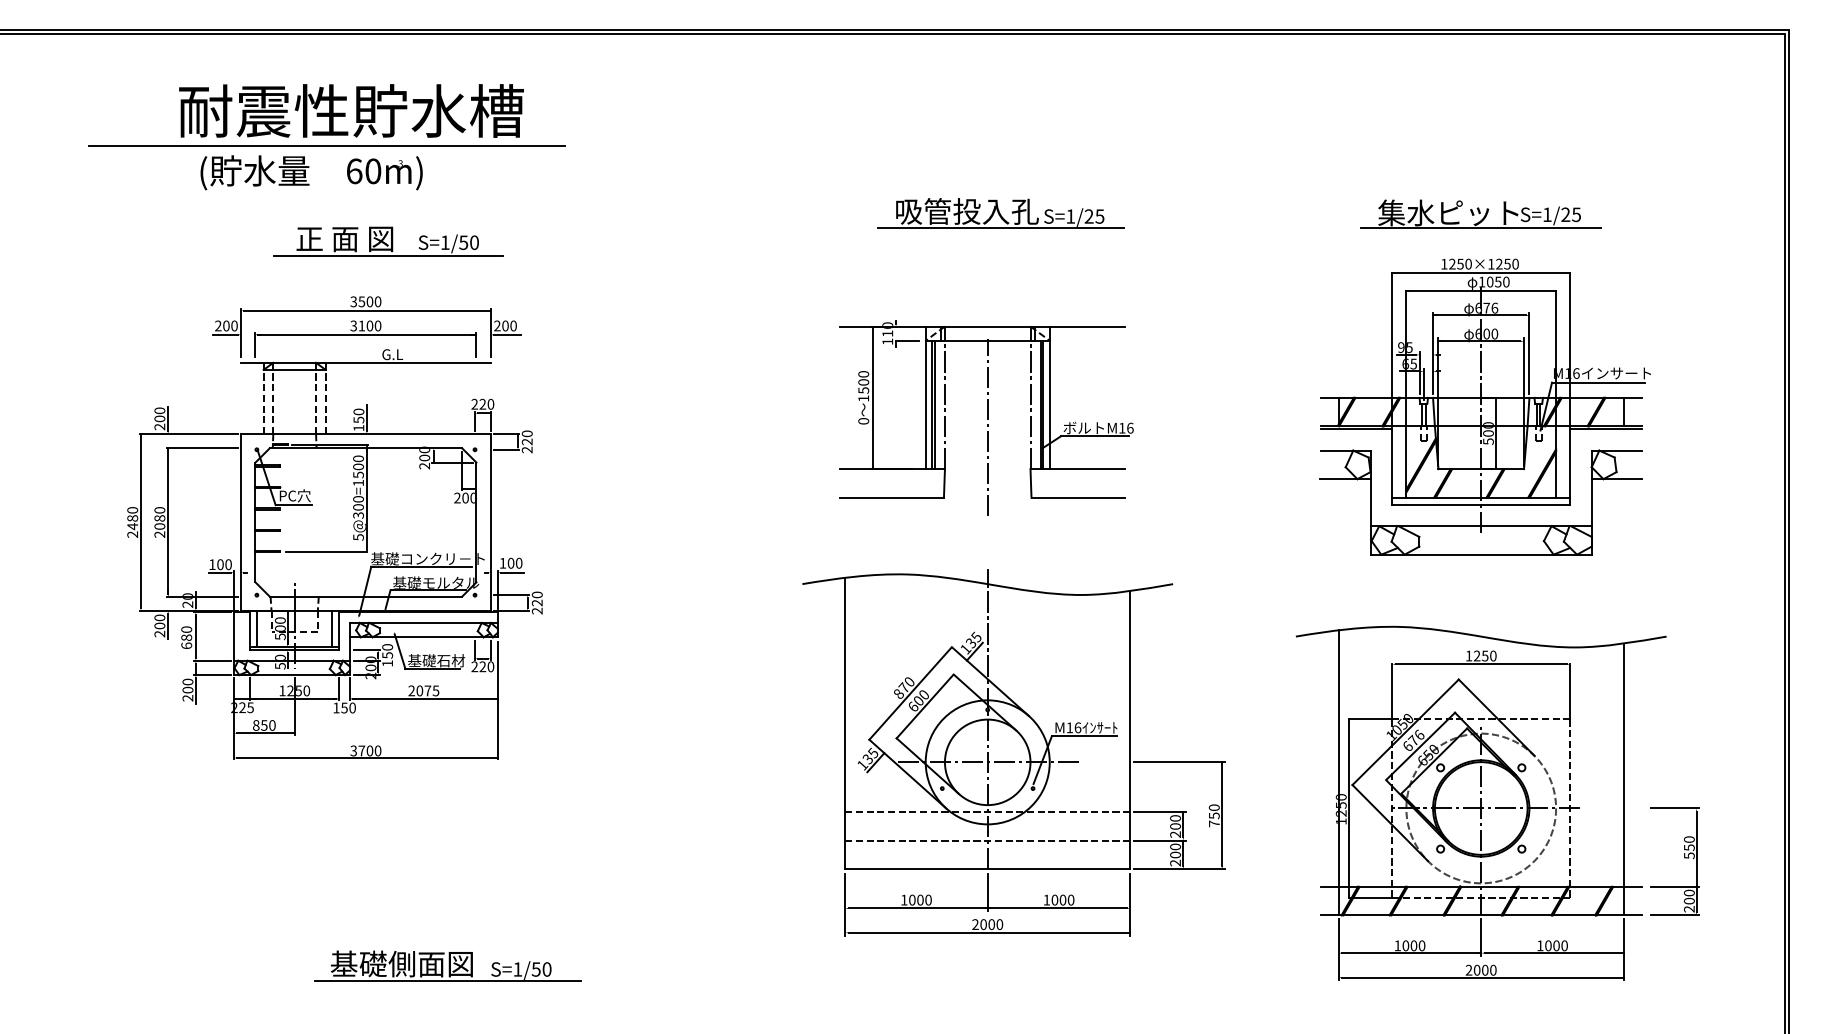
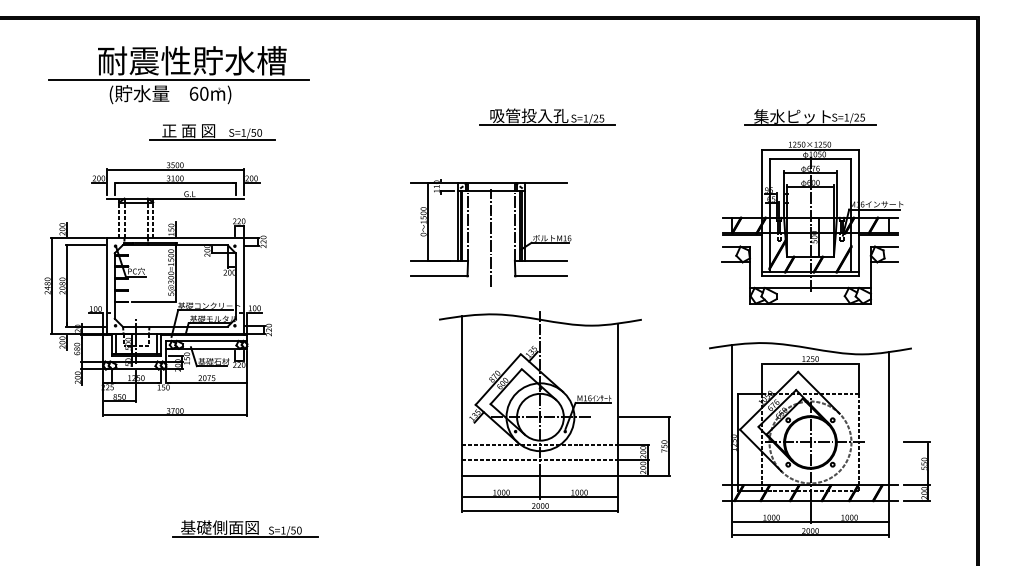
part: (985, 417) -> (490, 232), moved
part: (333, 528) -> (157, 289), moved

